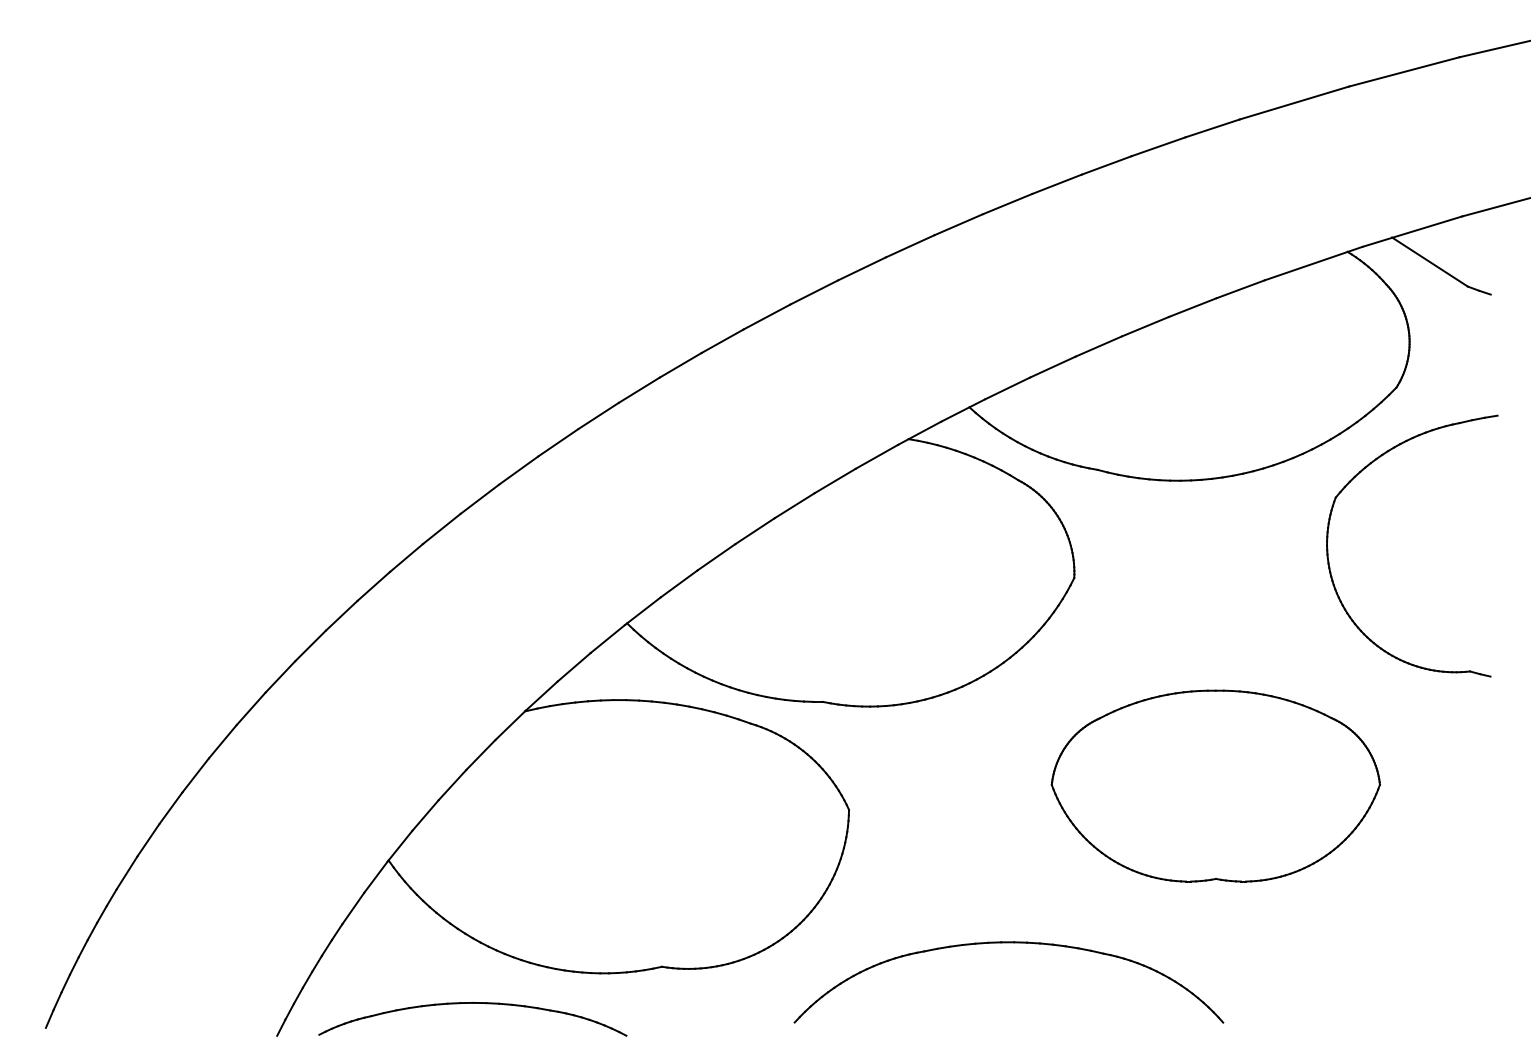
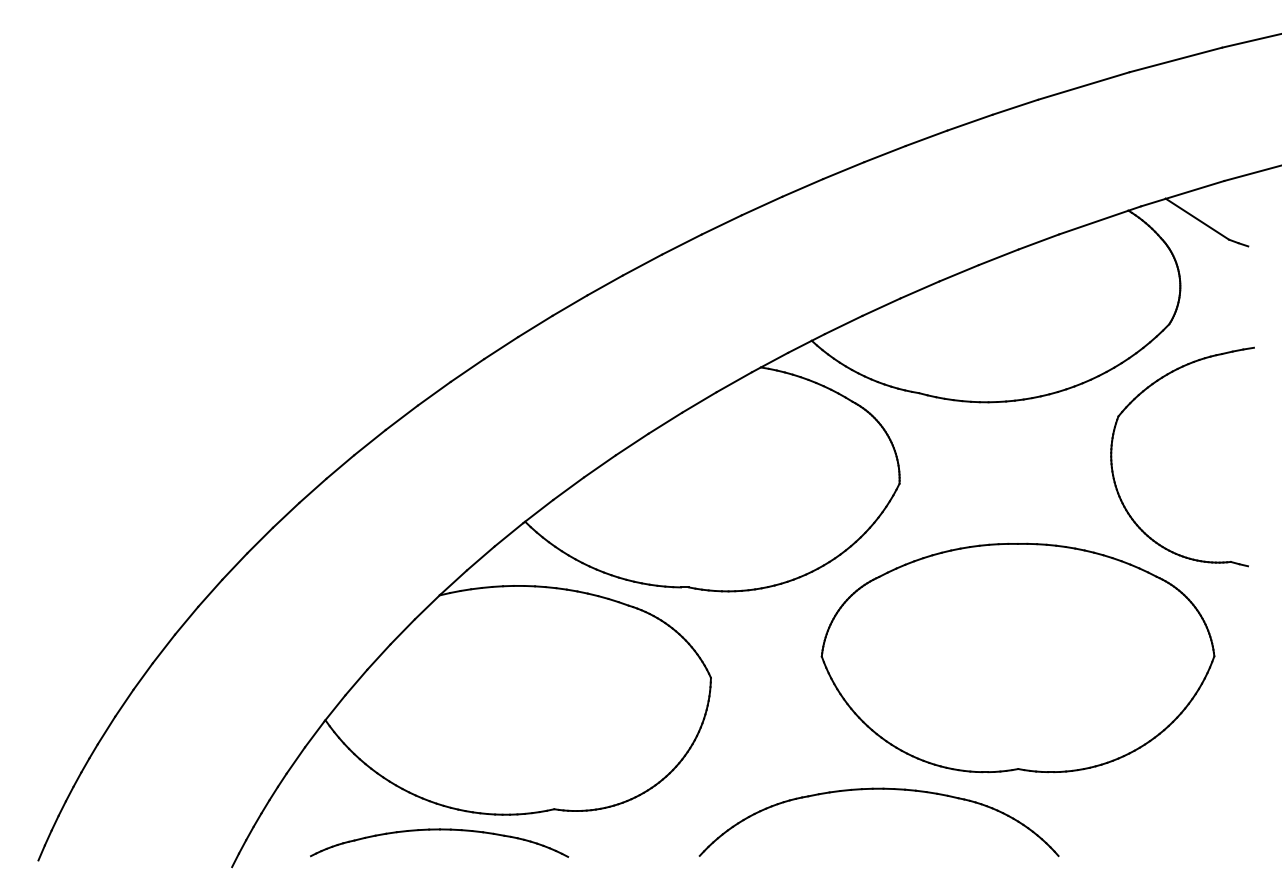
part: (1215, 785) -> (1017, 657), size x1.43
part: (1008, 943) -> (878, 789), moved
part: (472, 1003) -> (439, 829), moved

